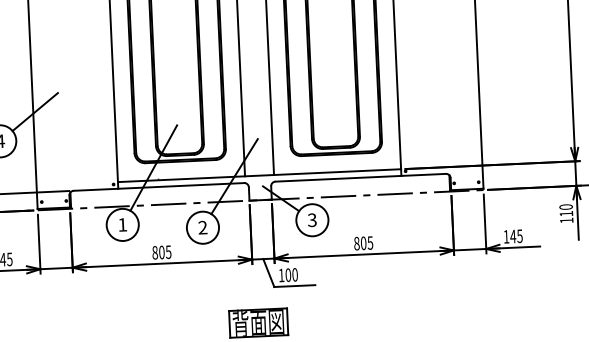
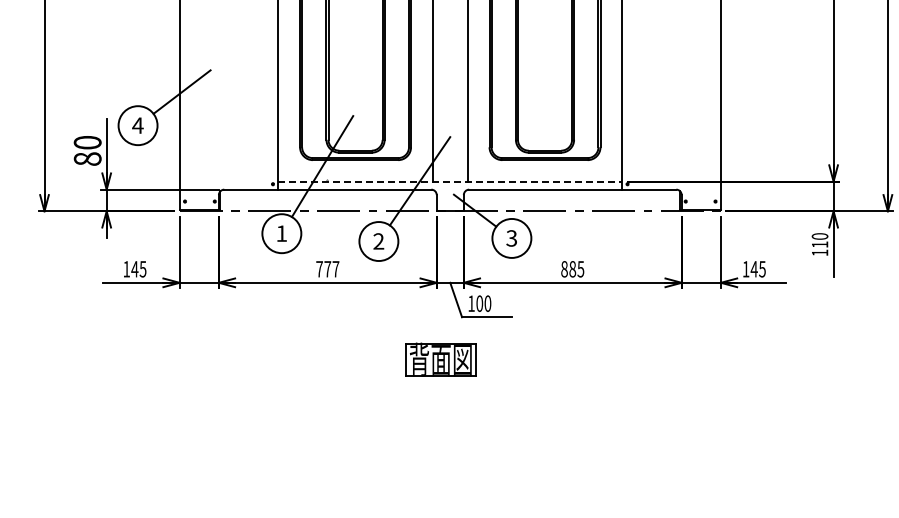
line: (259, 175) -> (450, 181), solid -> dashed
text: (363, 243) -> (572, 269), 805 -> 885
text: (161, 252) -> (327, 269), 805 -> 777

